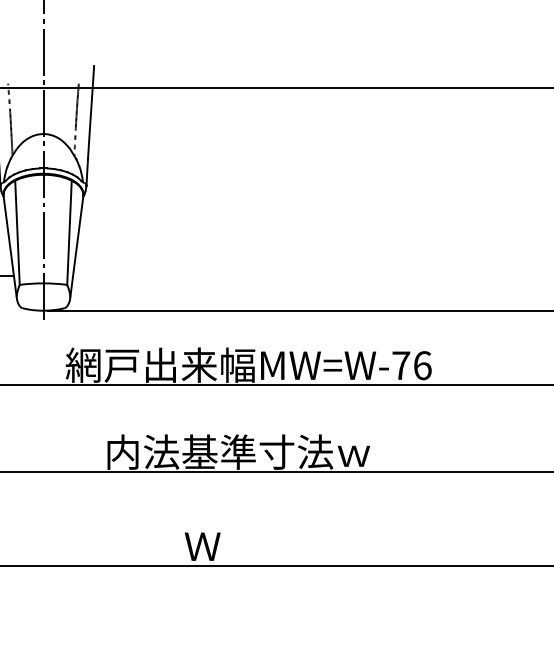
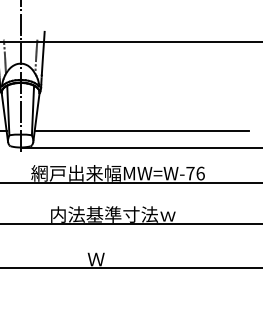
line: (298, 276) -> (141, 131), added

